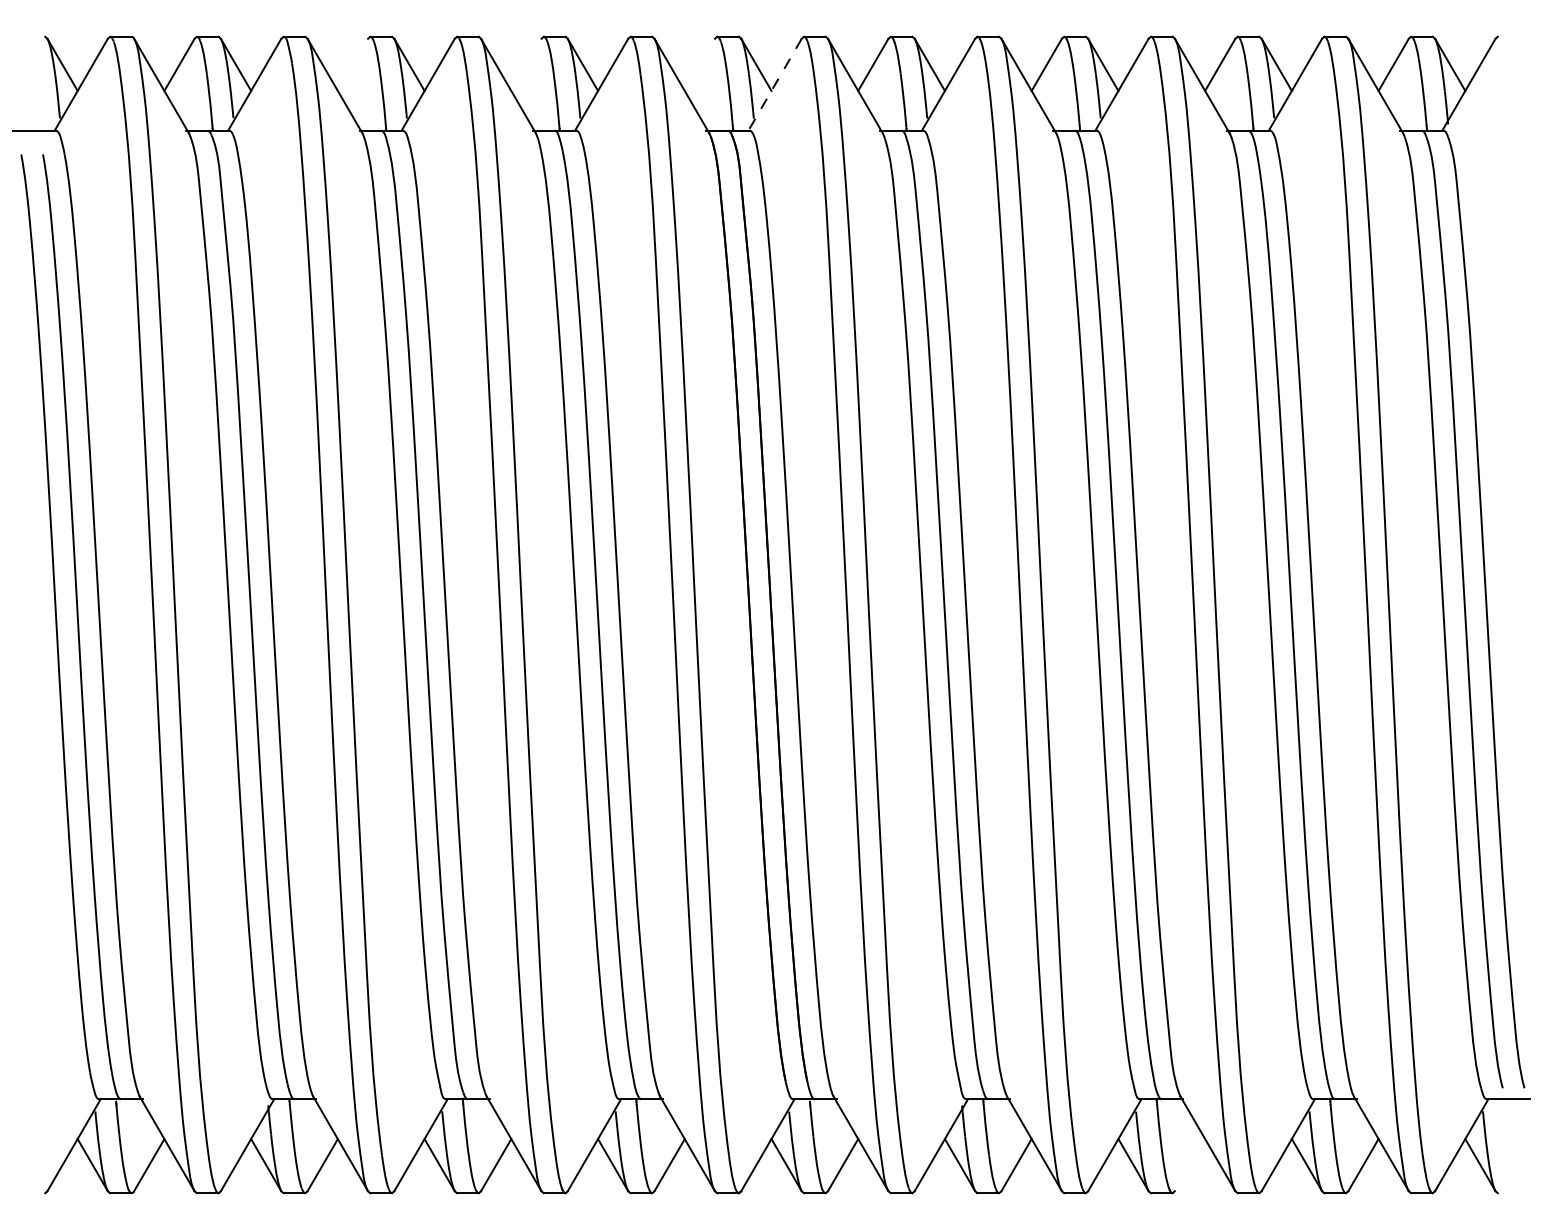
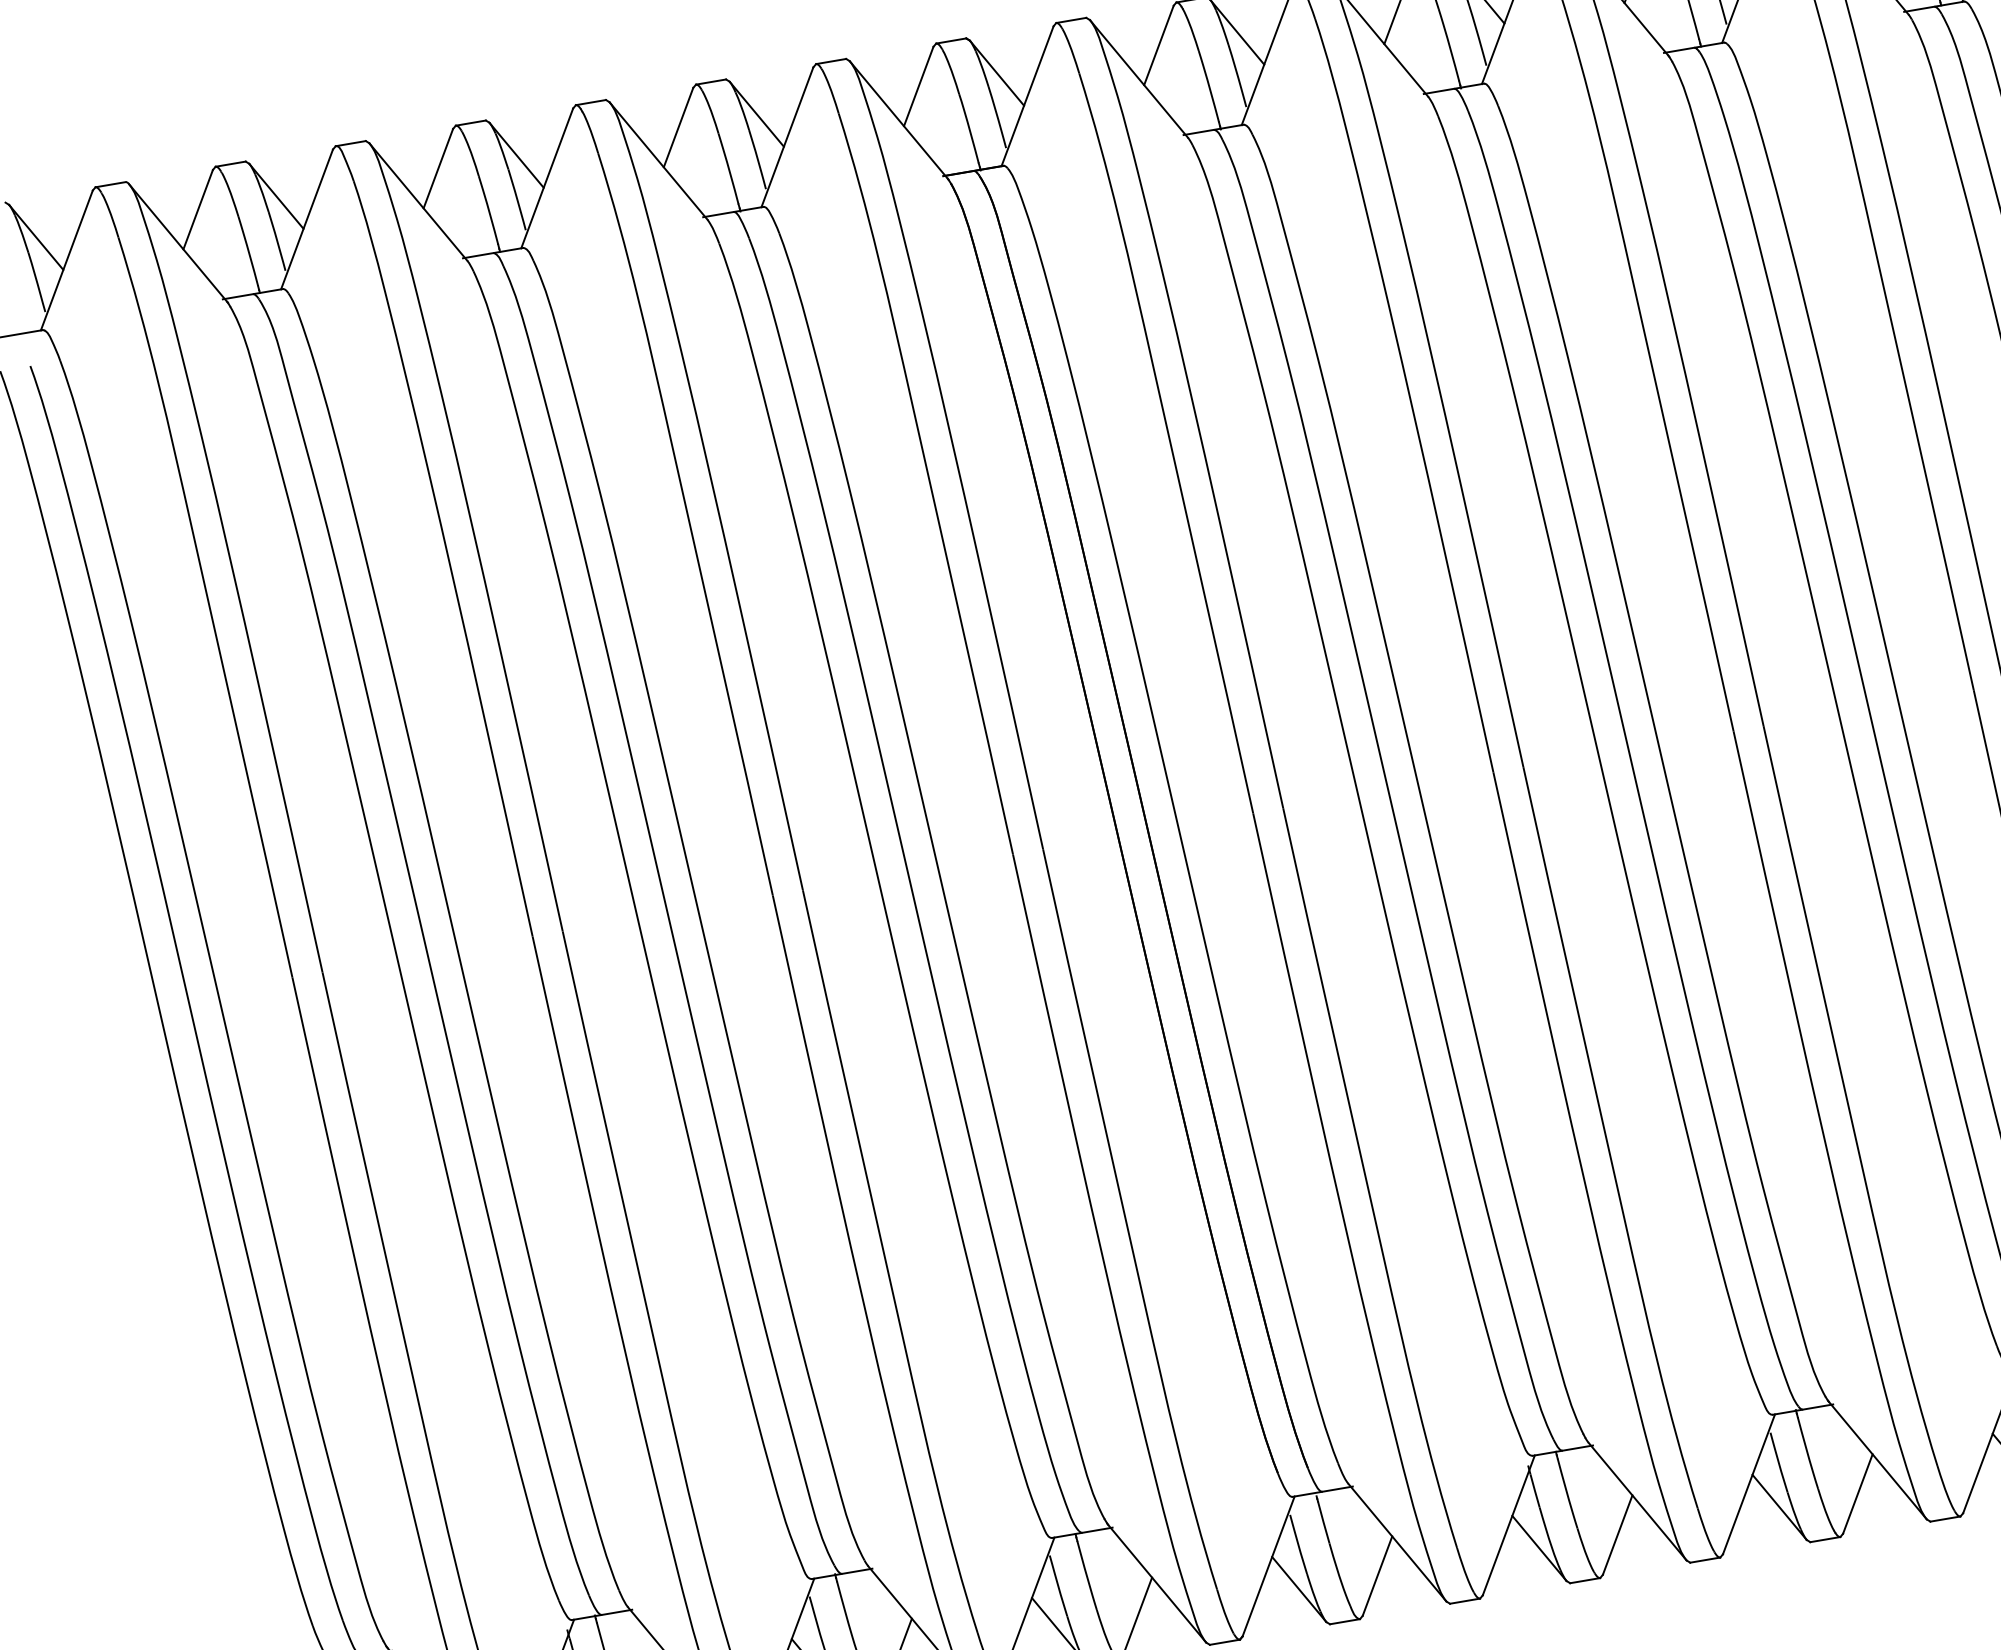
line: (352, 64) -> (437, 168), added
line: (526, 64) -> (678, 127), added
line: (699, 64) -> (918, 86), added
line: (774, 85) -> (1026, 97), dashed -> solid
line: (1189, 1165) -> (1857, 1494), added

